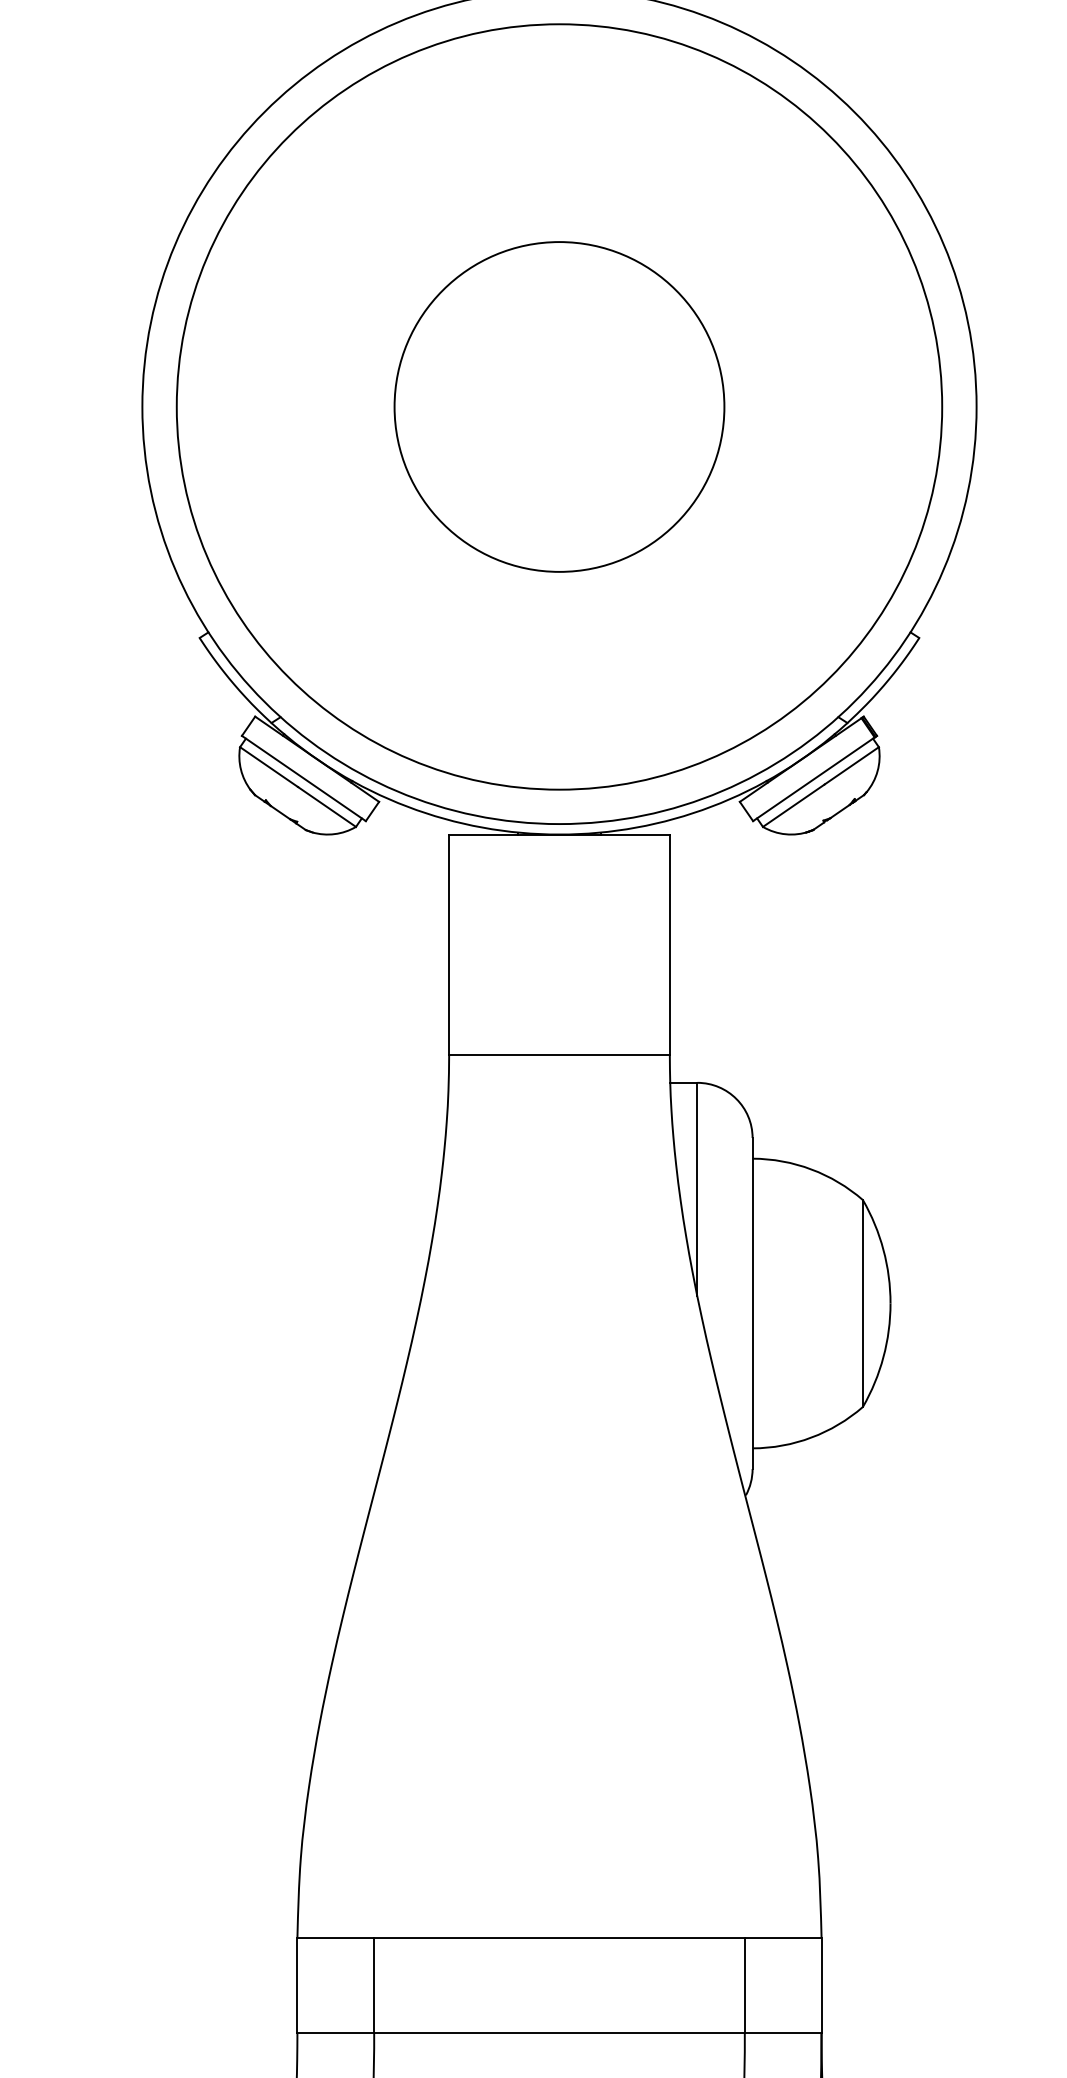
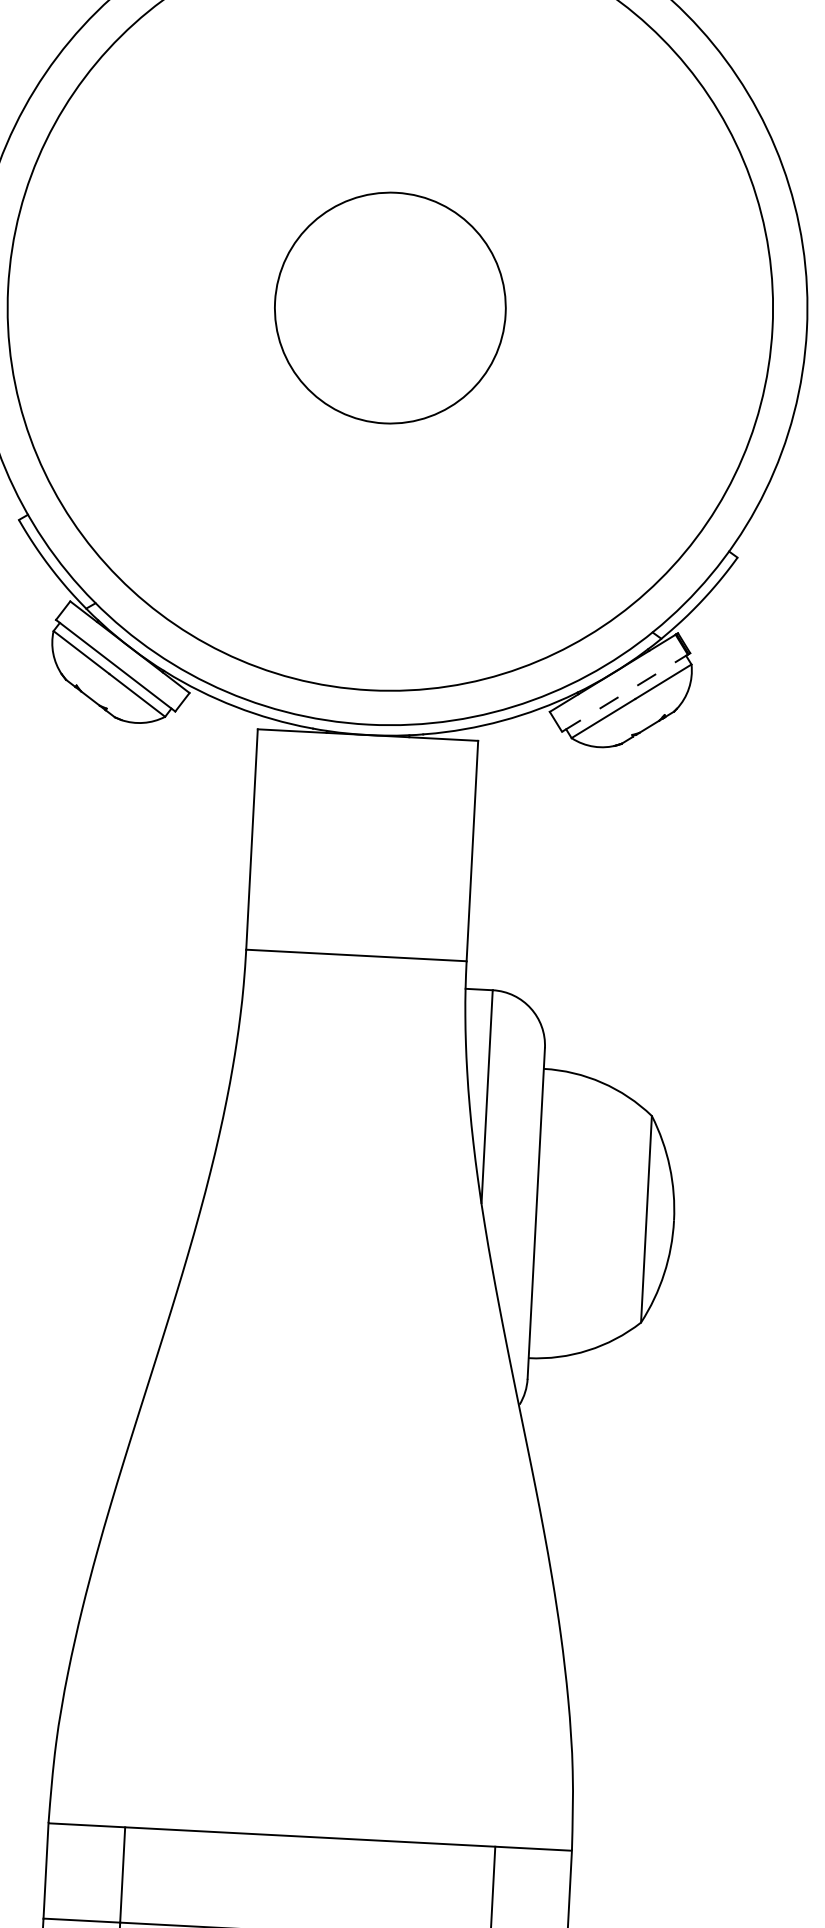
circle: (559, 406) -> (390, 307), size x0.7
line: (813, 779) -> (624, 693), solid -> dashed

